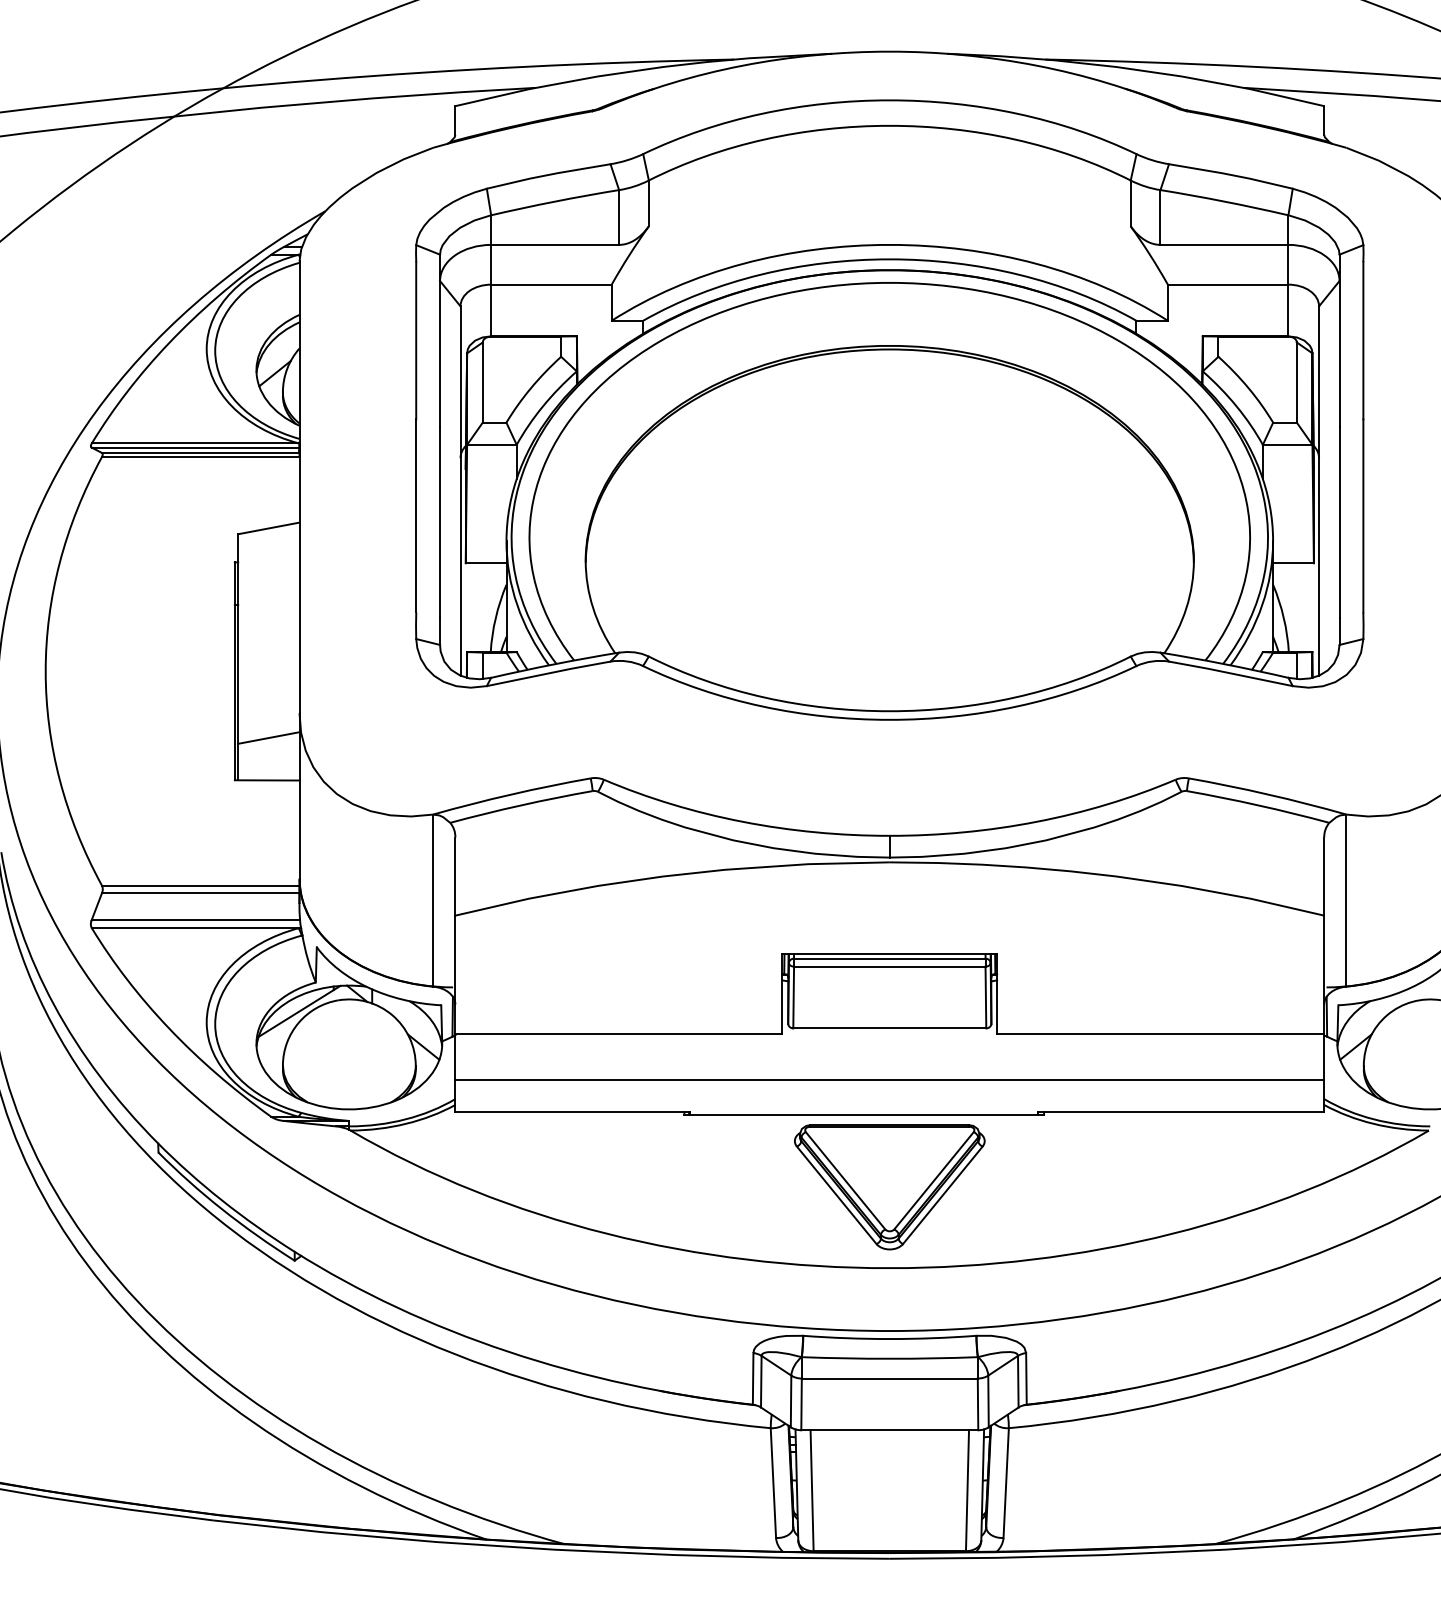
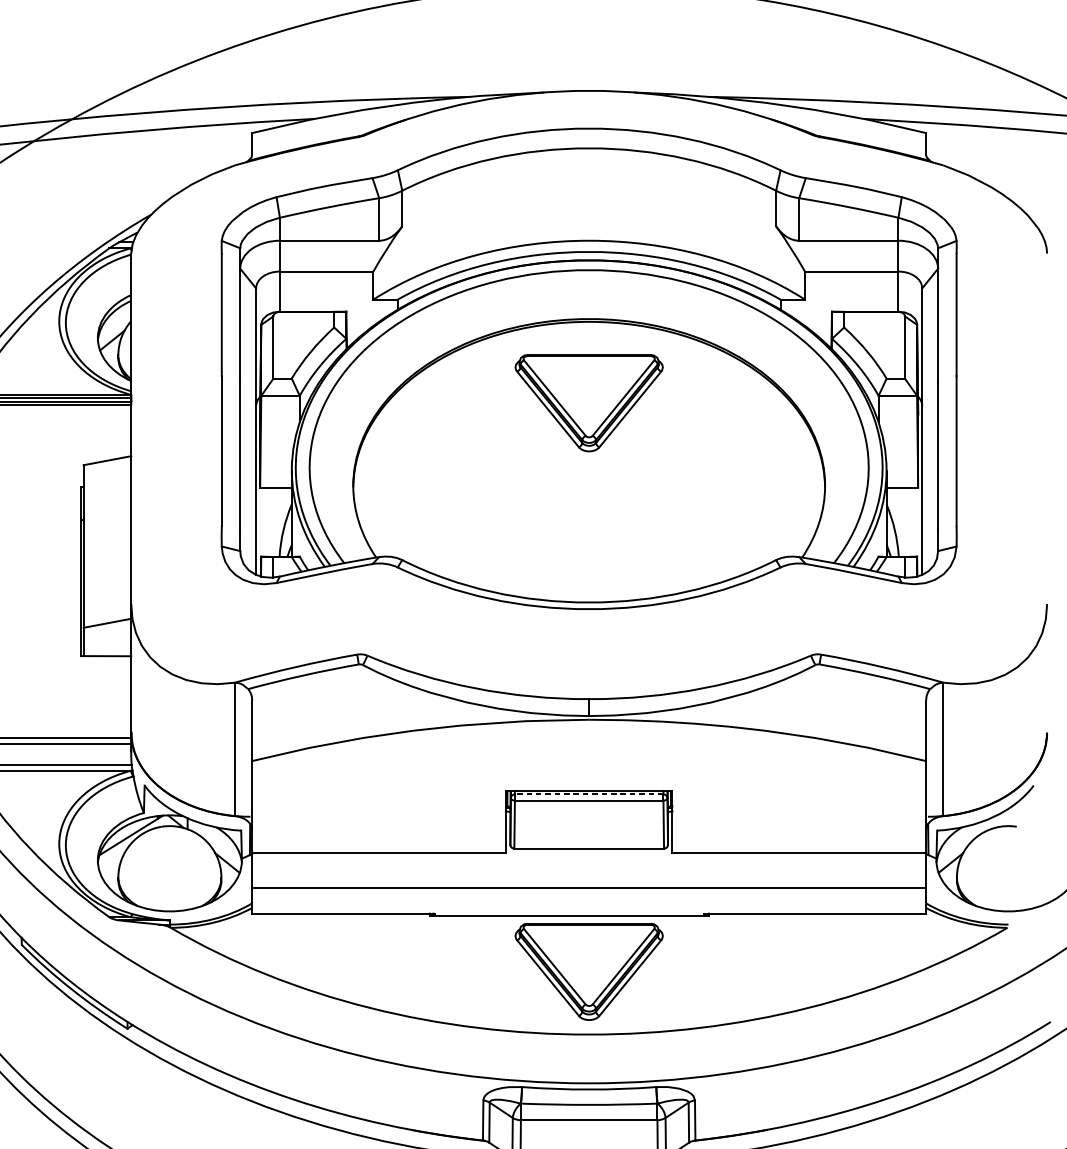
part: (889, 454) -> (588, 403), added
line: (889, 958) -> (588, 794), solid -> dashed

